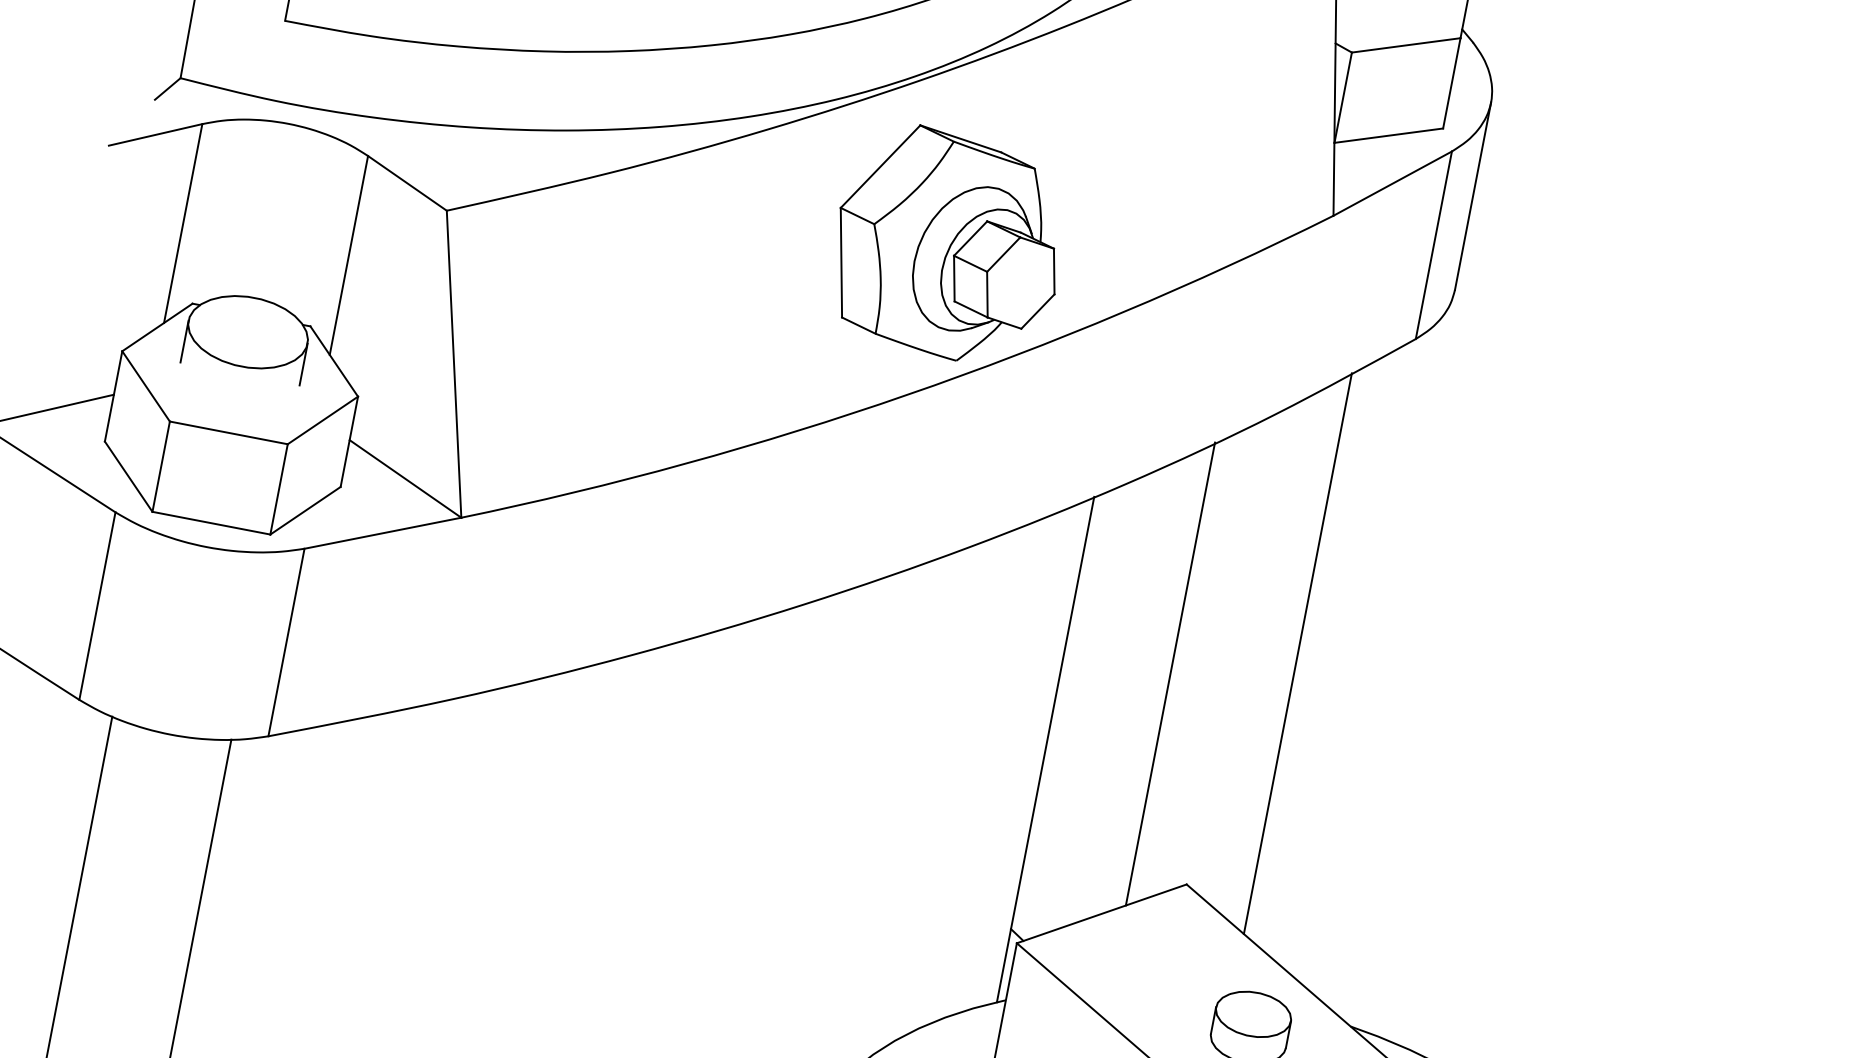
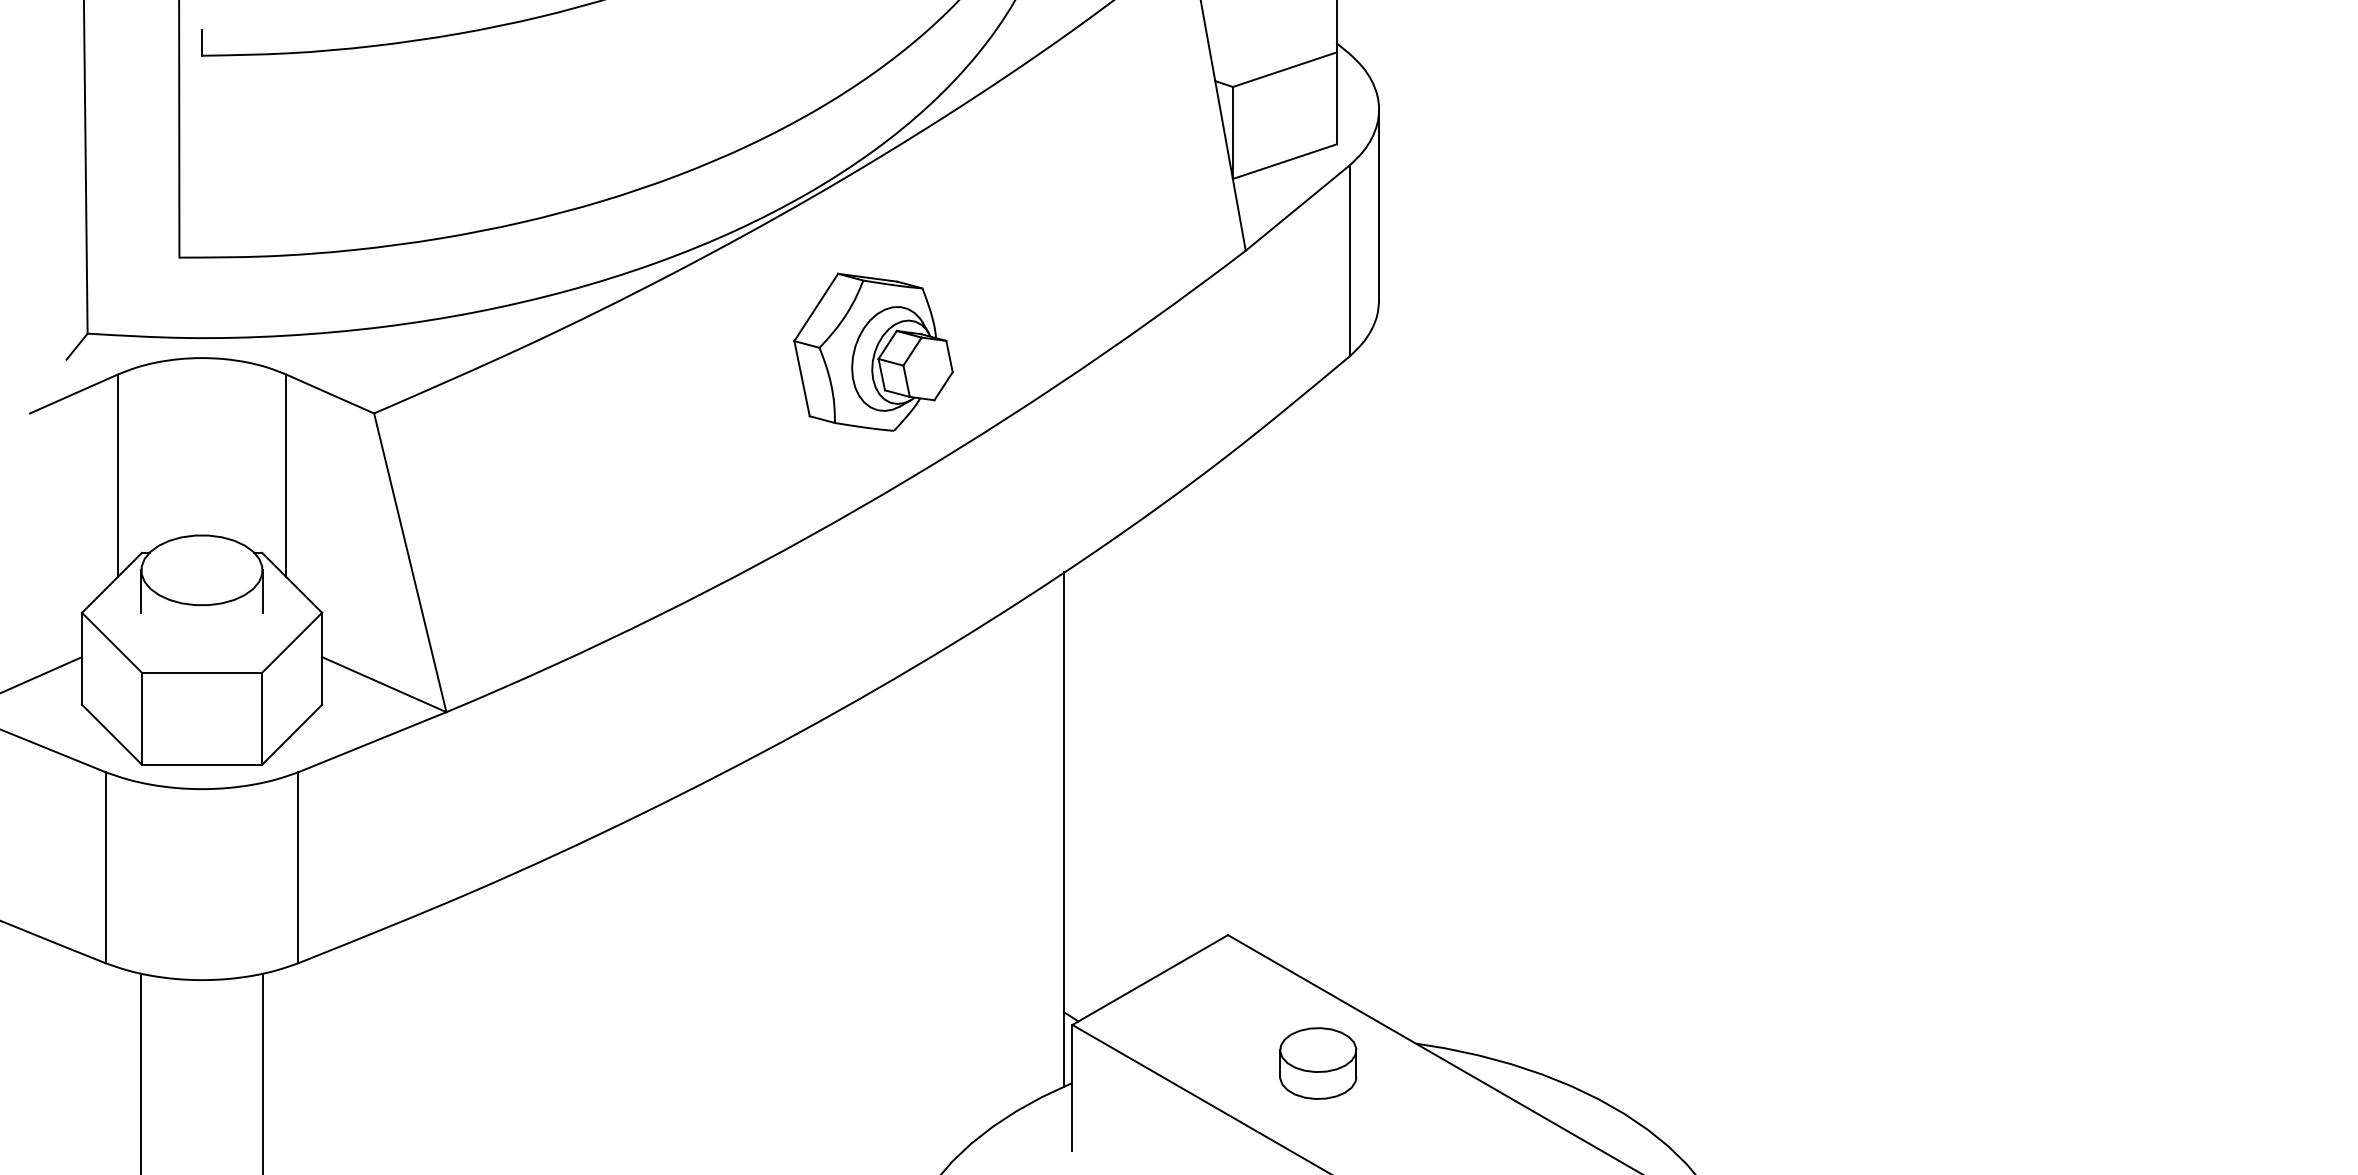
part: (948, 245) -> (873, 352), size x0.7
line: (1297, 653) -> (1293, 687), removed
line: (1170, 674) -> (1172, 731), removed

